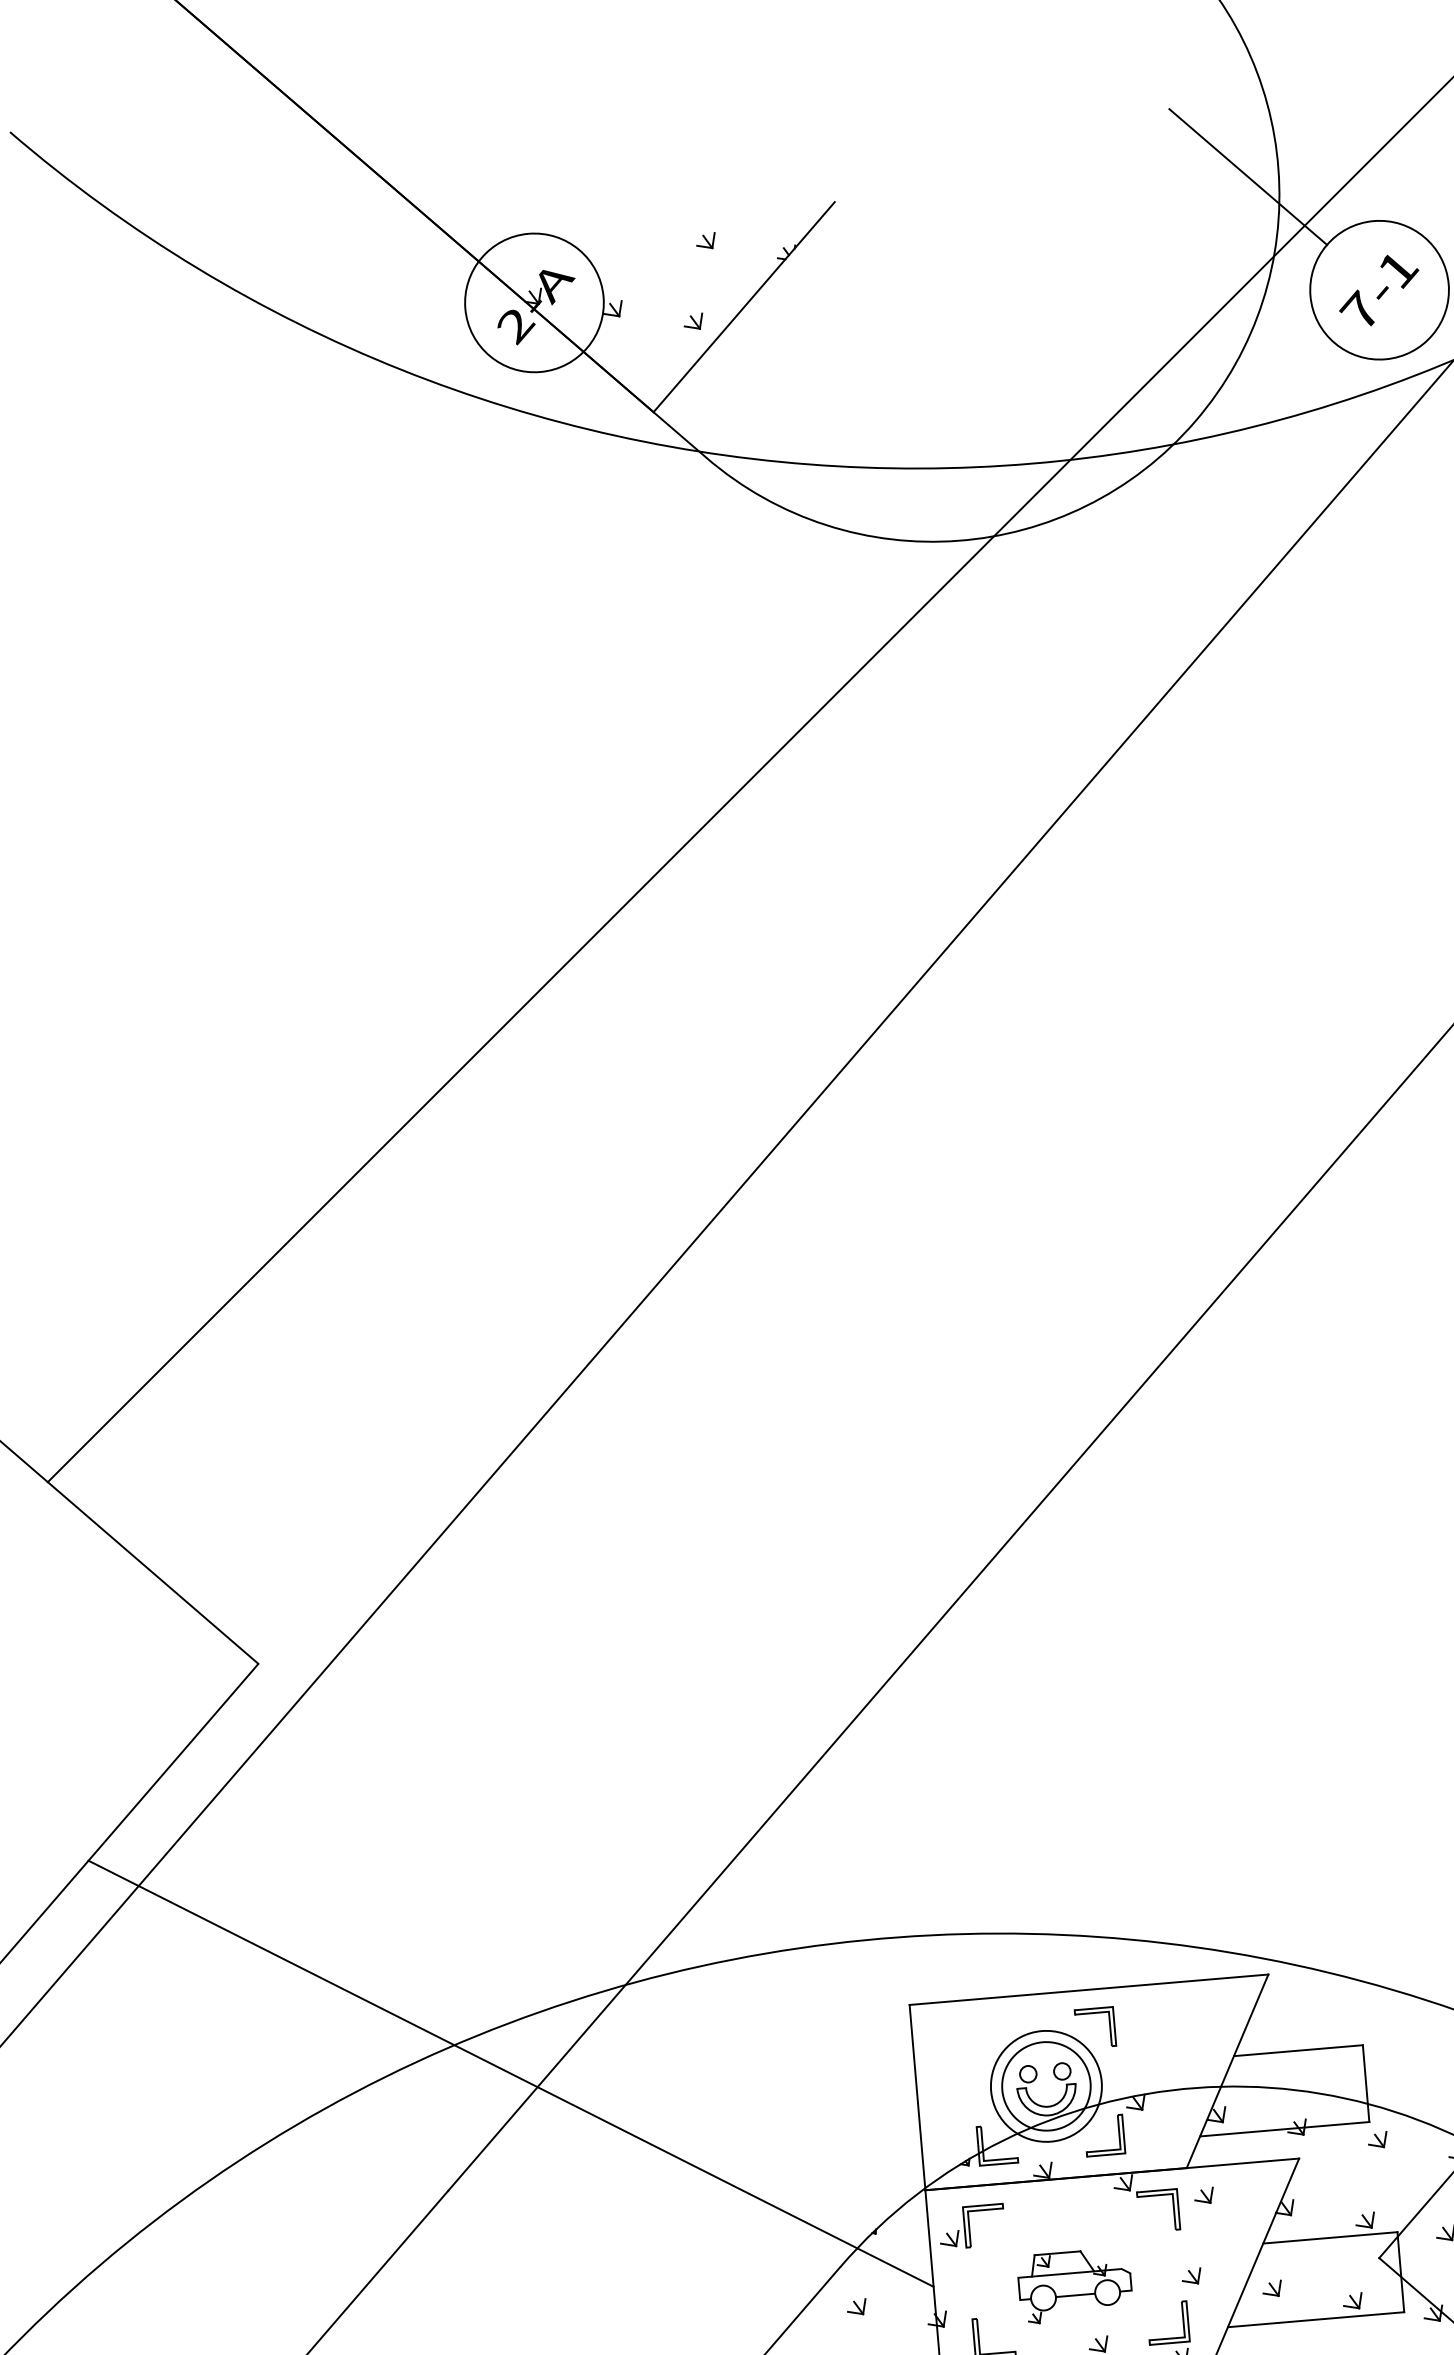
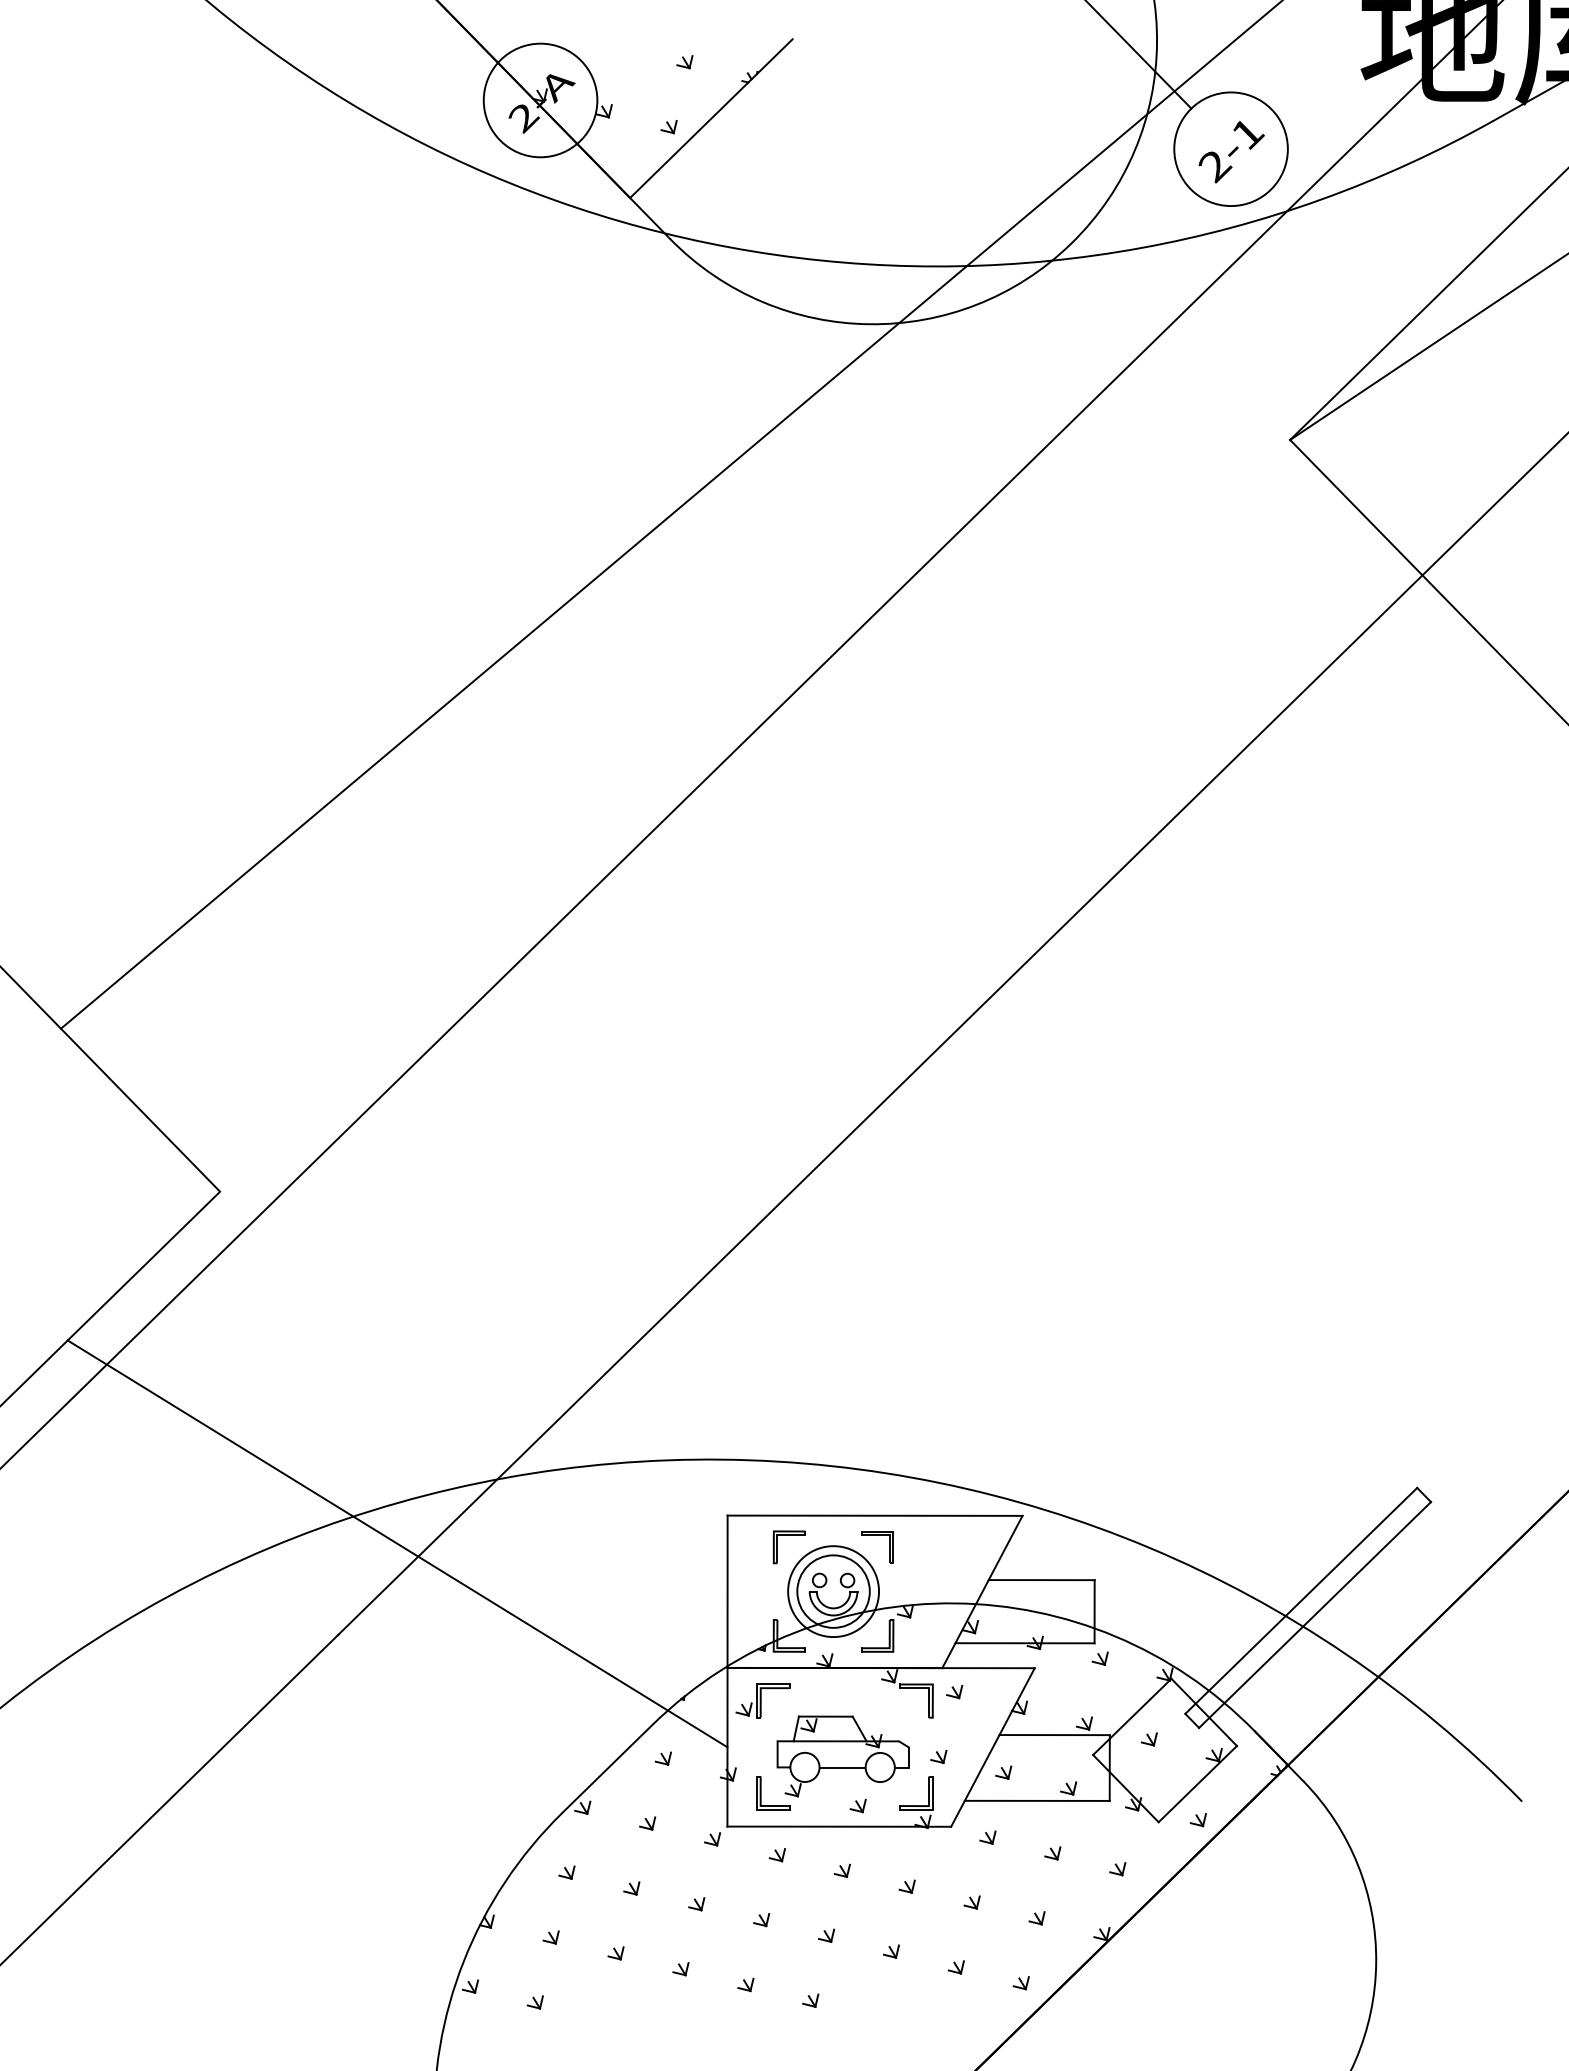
text: (1361, 311) -> (1214, 165), 7-1 -> 2-1
part: (986, 2022) -> (789, 1535), added
part: (1074, 2286) -> (842, 1756), size x1.43

